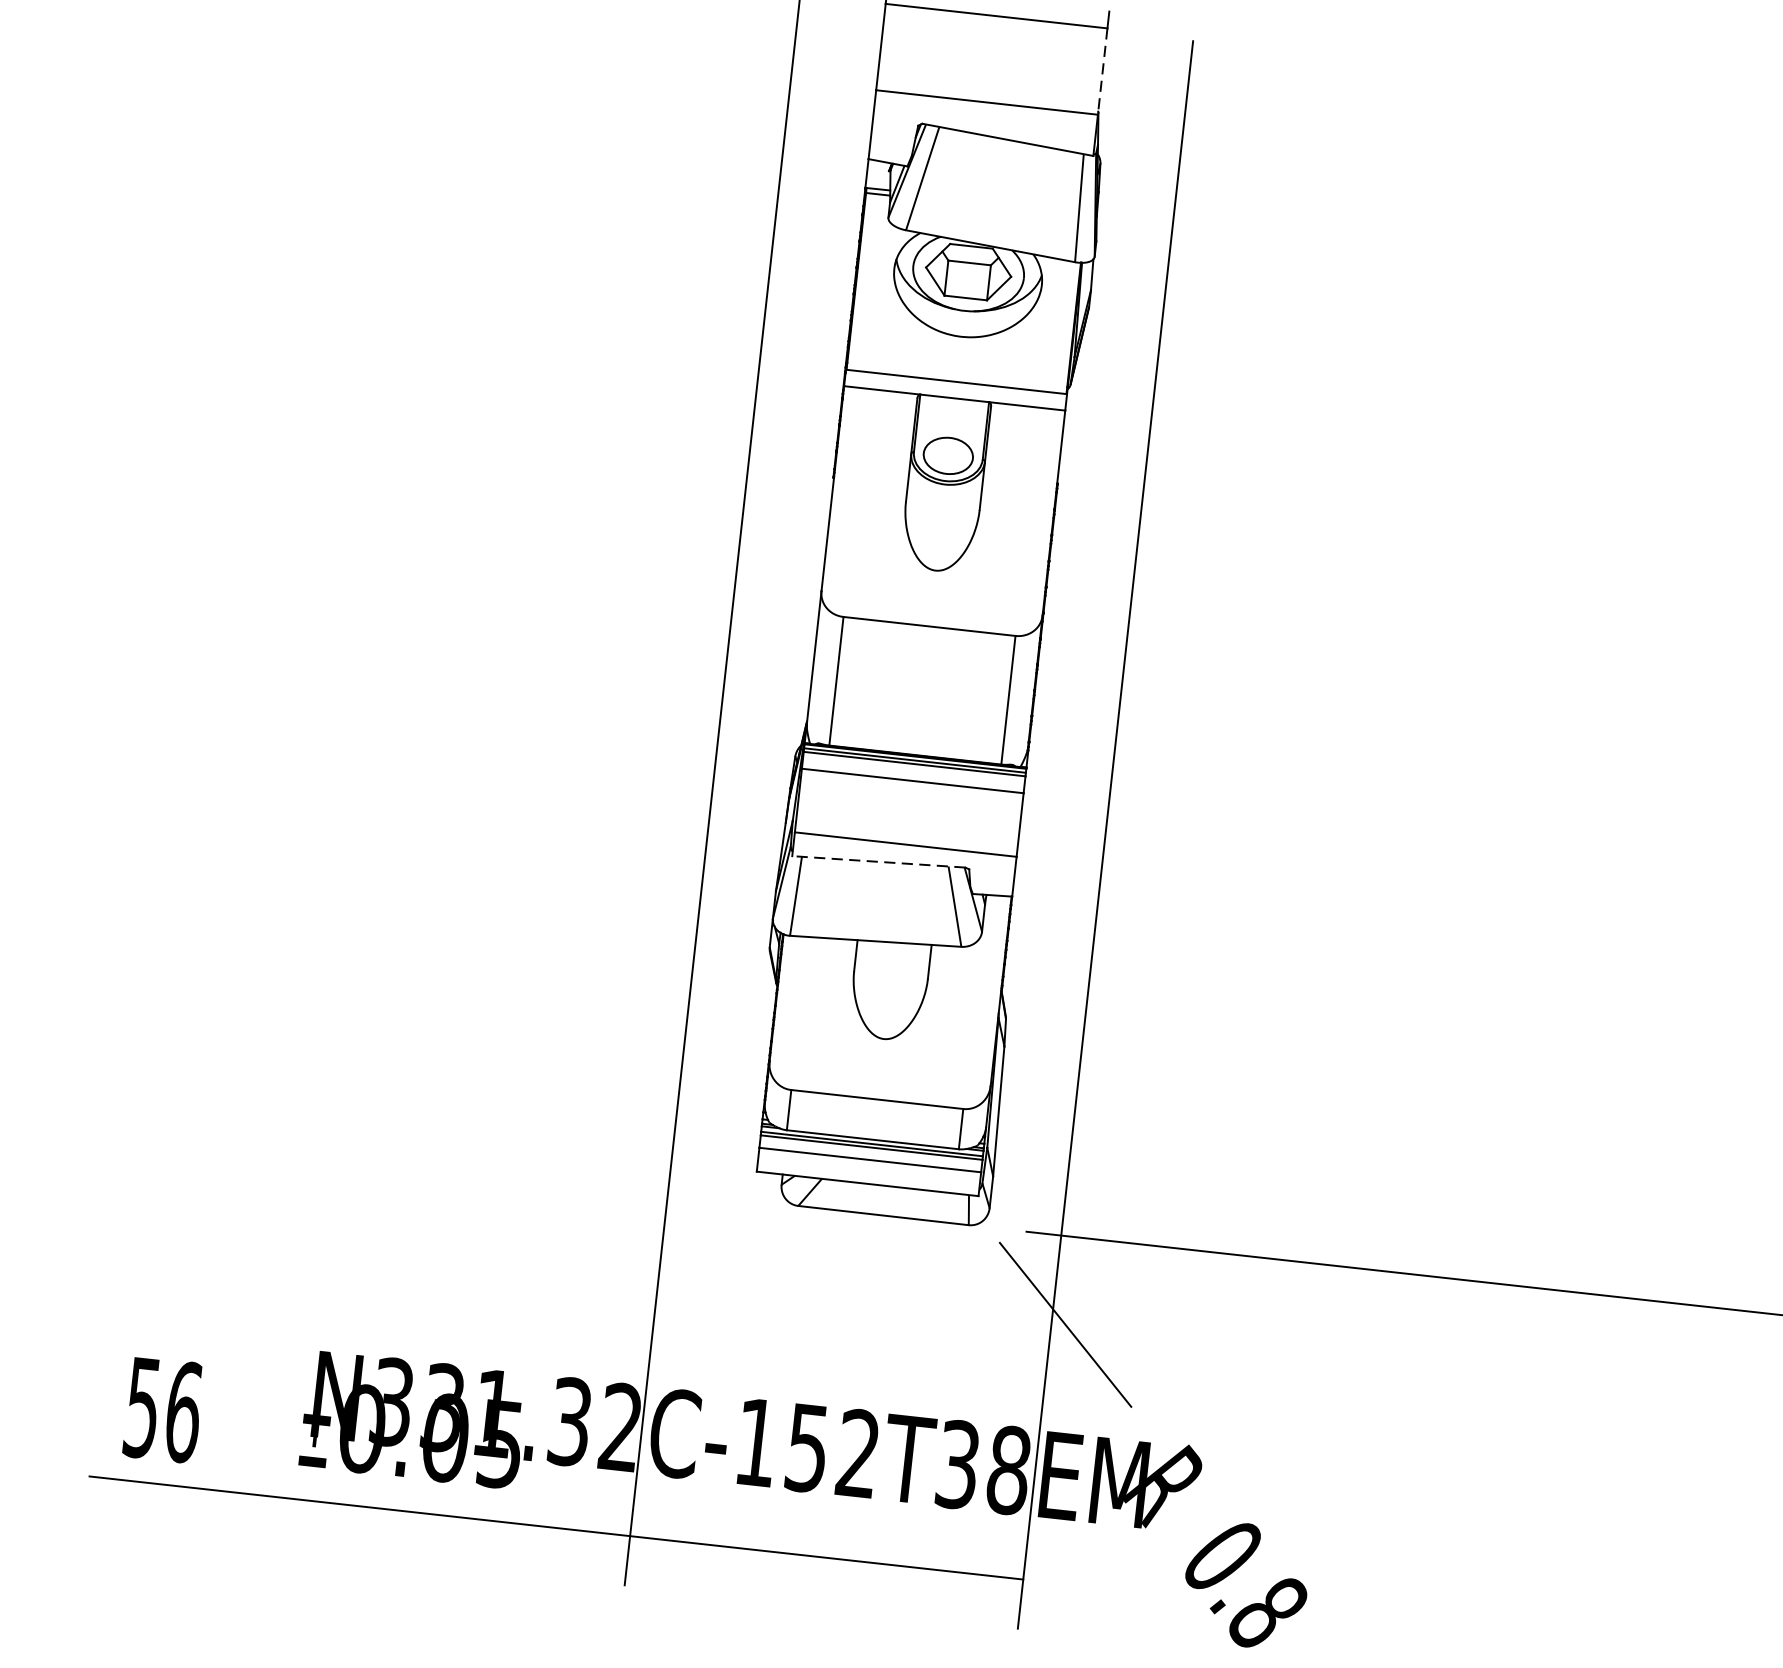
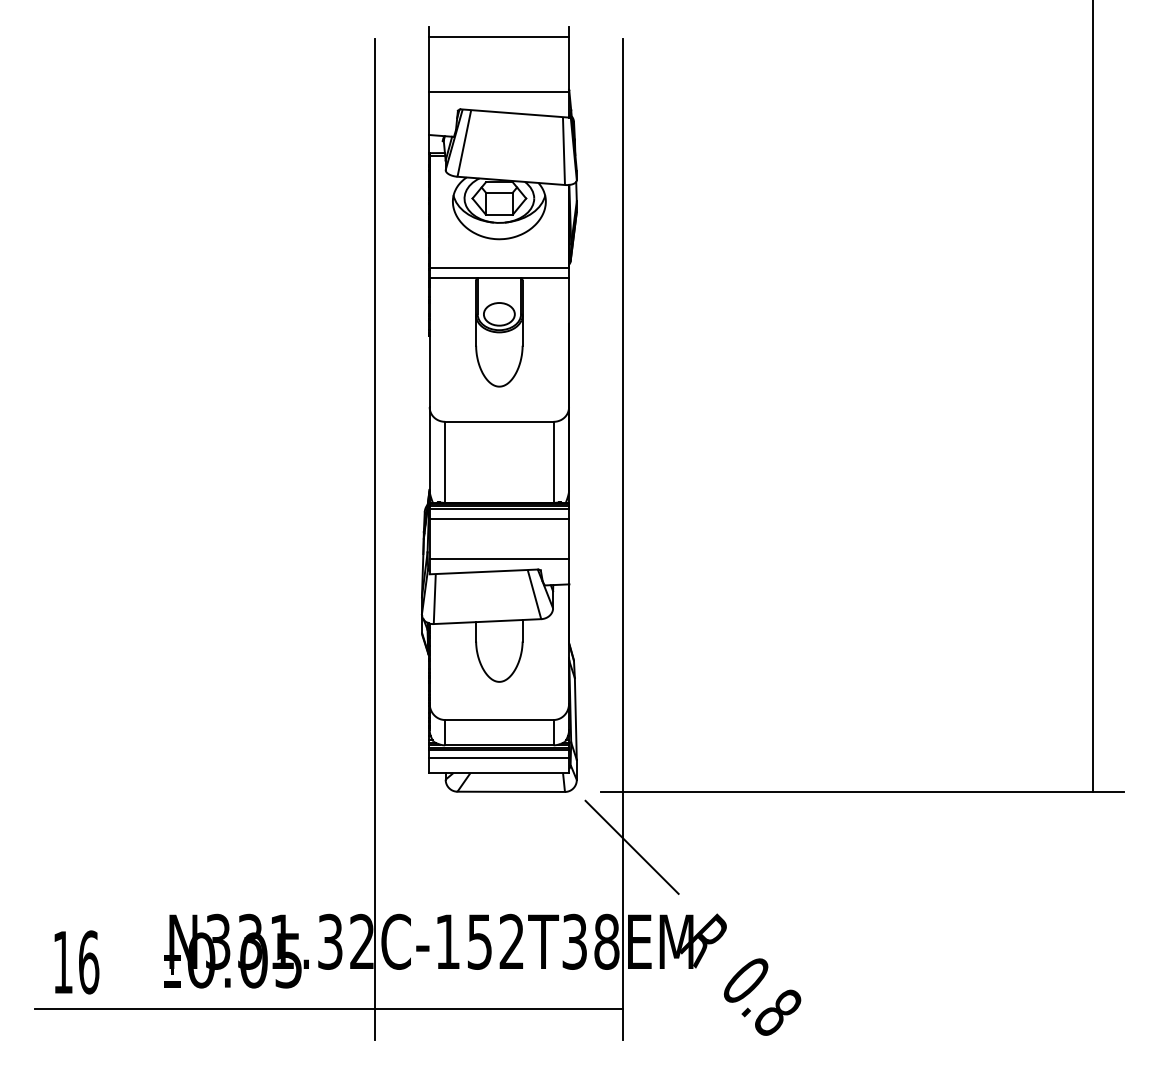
line: (1103, 71) -> (569, 64), dashed -> solid
line: (878, 861) -> (483, 571), dashed -> solid
text: (141, 1407) -> (62, 962), 56 -> 16

